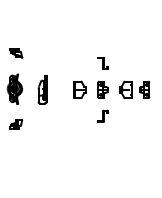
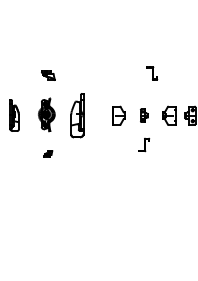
part: (103, 63) -> (152, 73), moved
part: (42, 89) -> (77, 115), size x1.4
part: (103, 89) -> (144, 115), size x0.7
part: (16, 123) -> (48, 153), size x0.6

